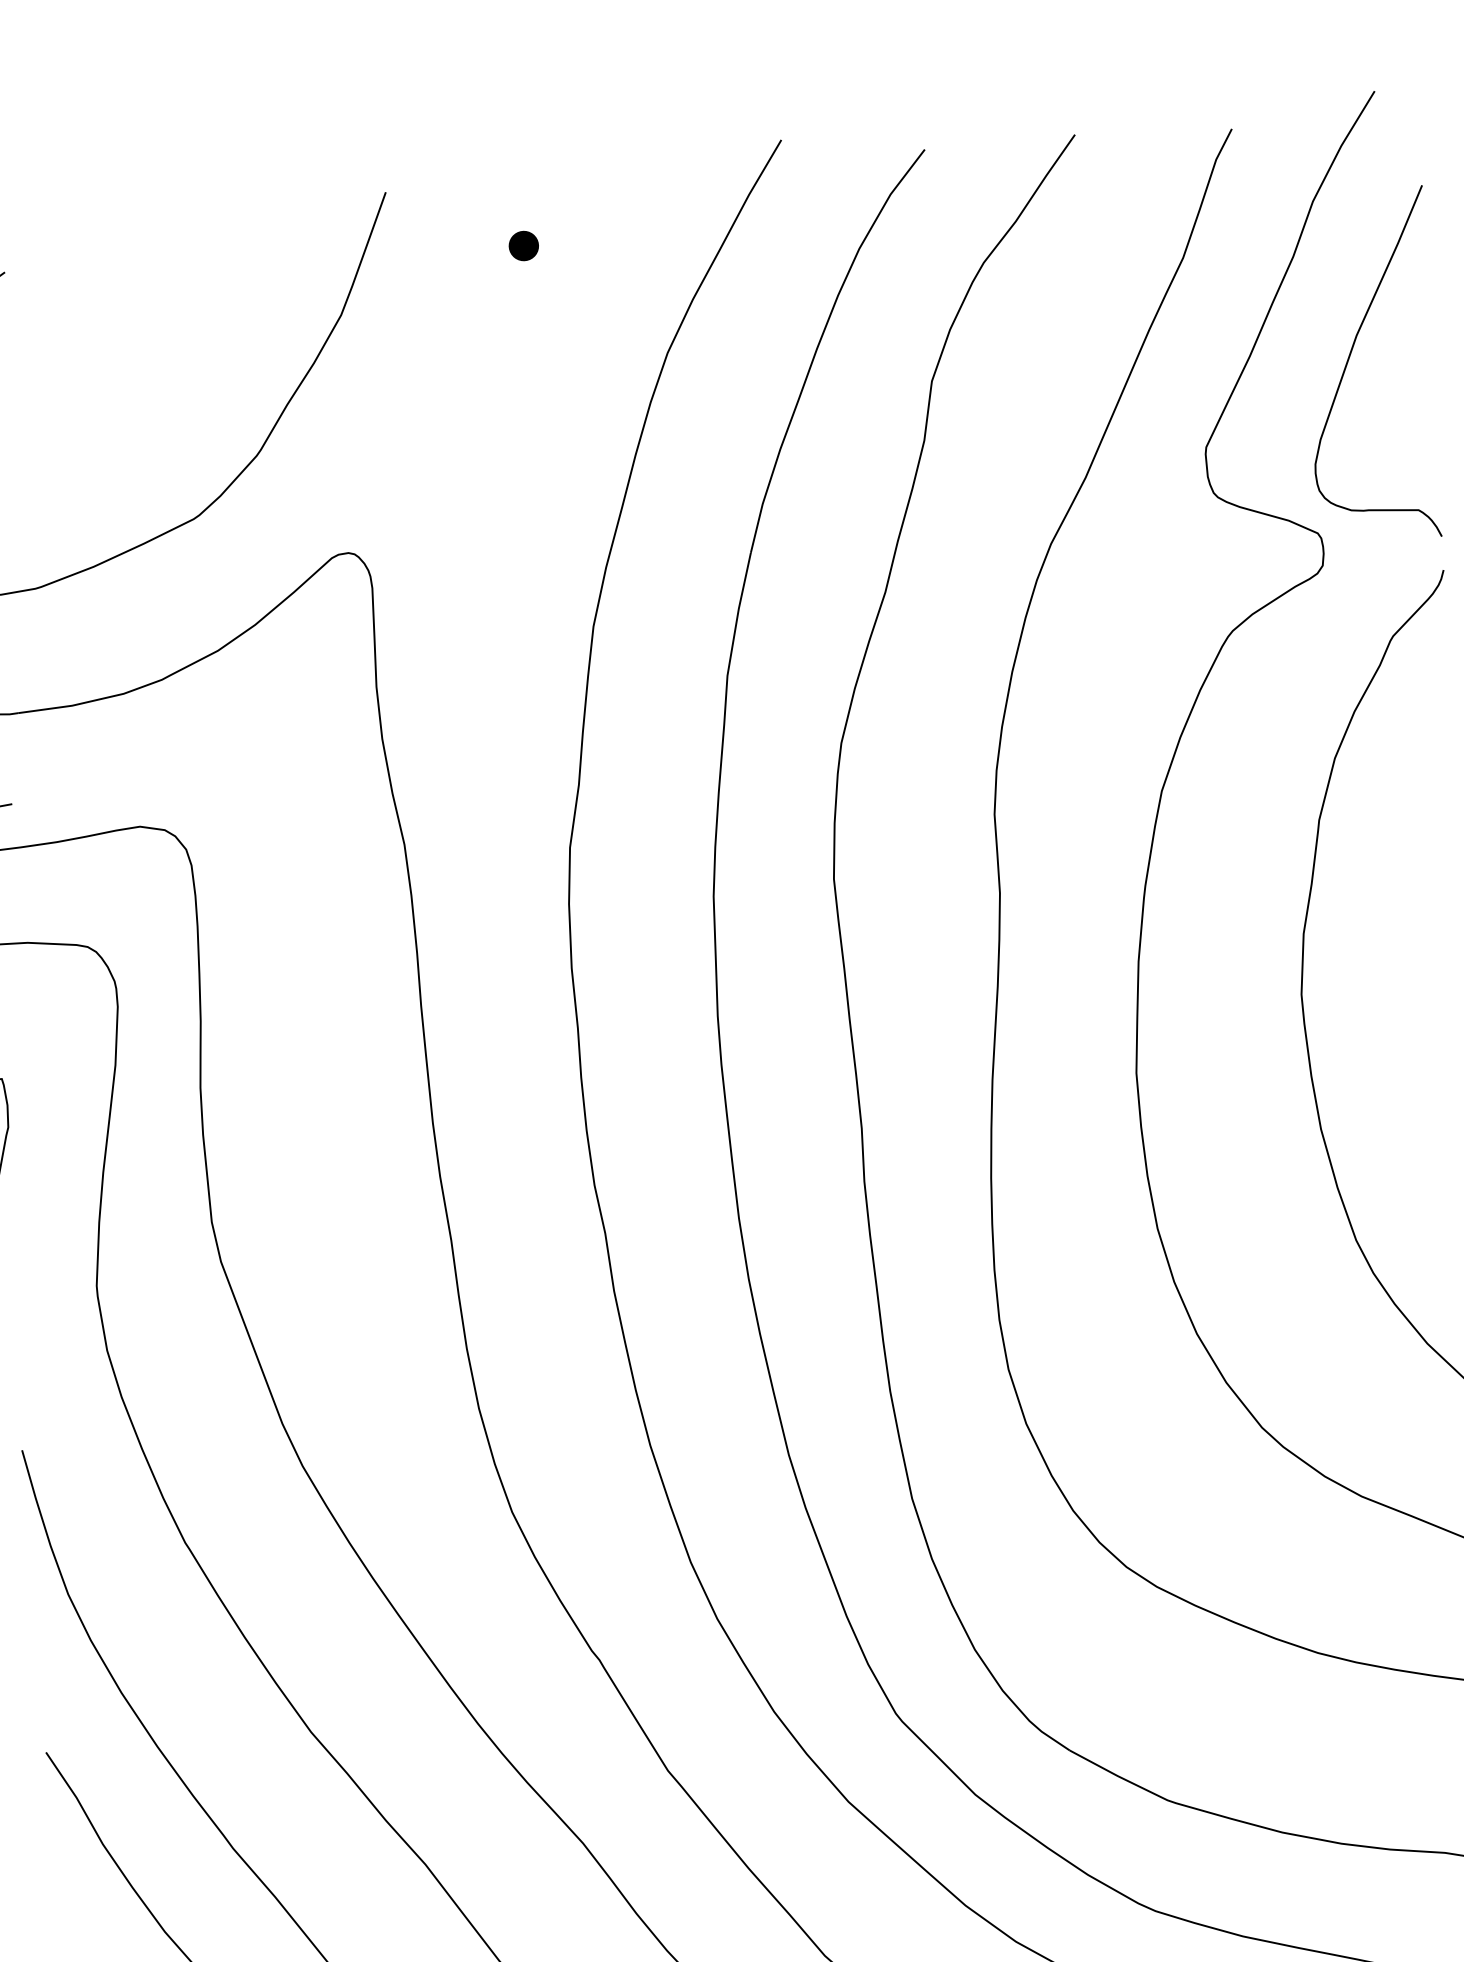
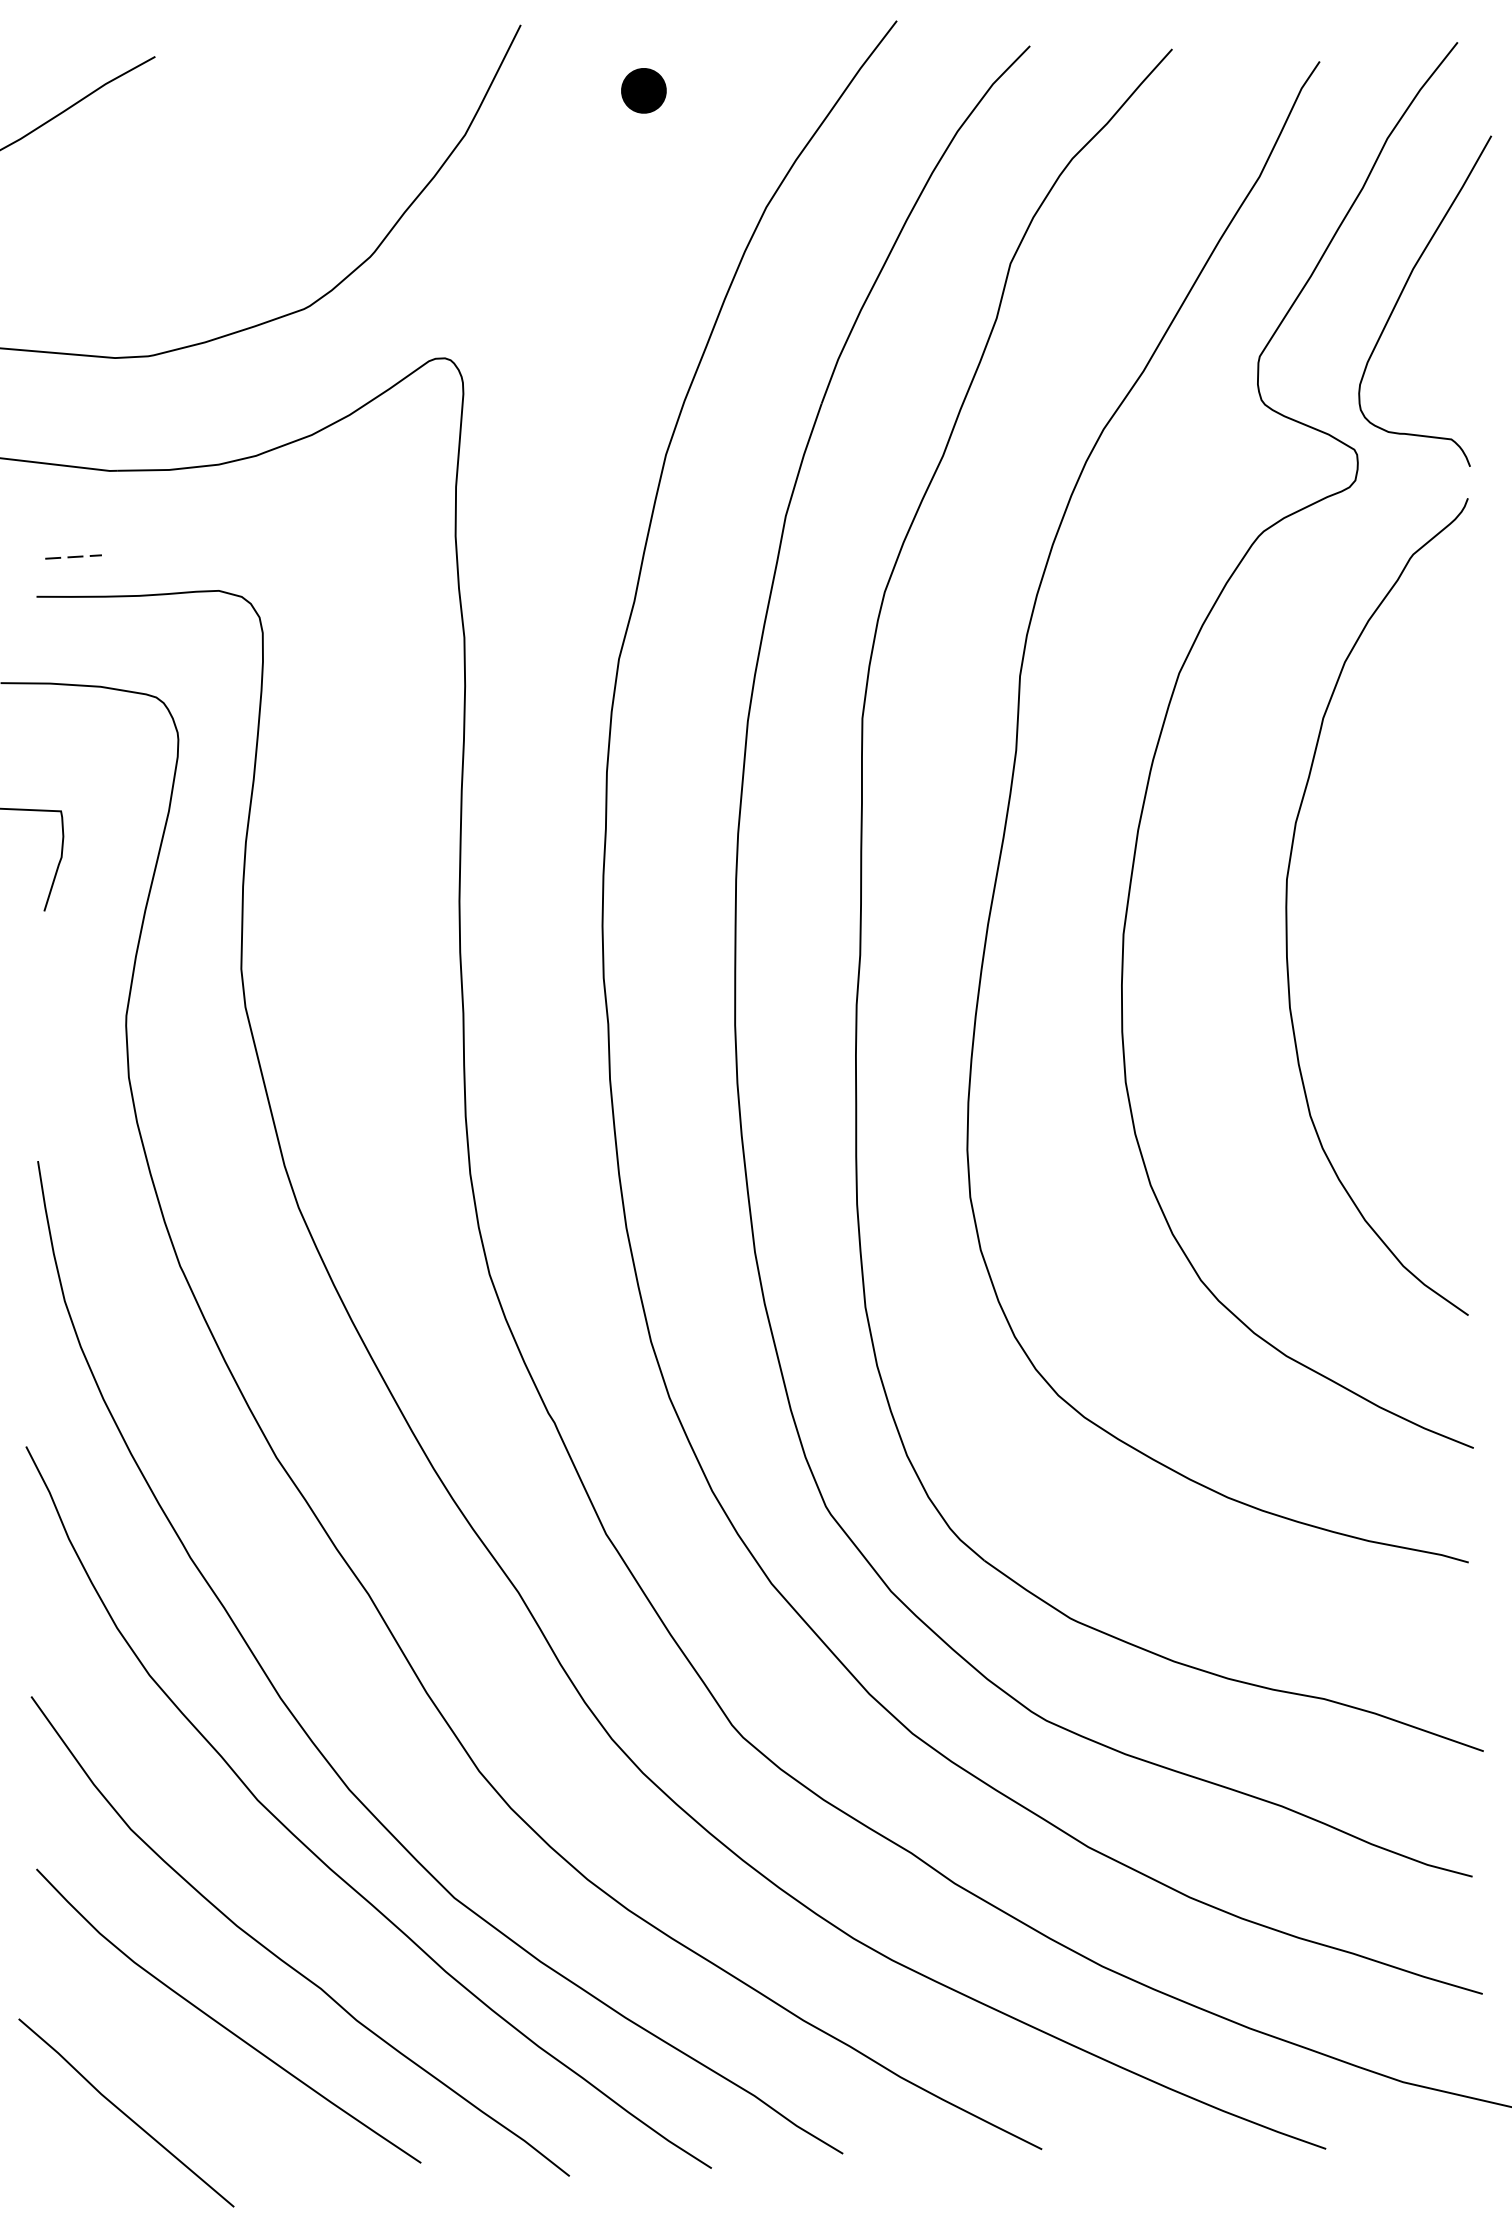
part: (523, 245) -> (643, 90), size x1.6

